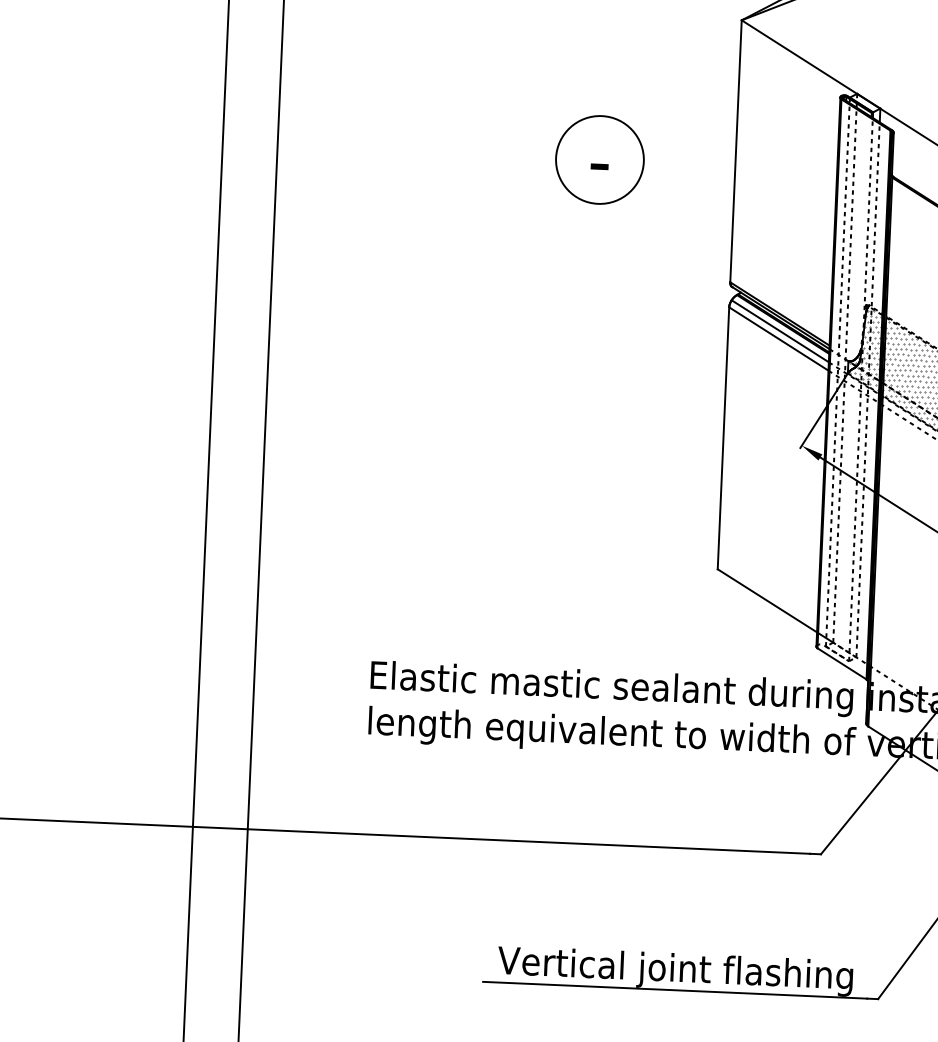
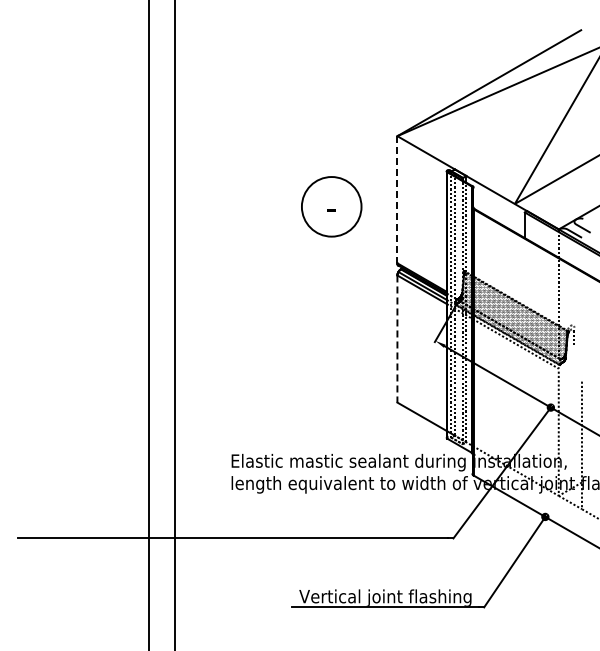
line: (736, 150) -> (397, 199), solid -> dashed
circle: (599, 159) -> (331, 206), size x1.4
line: (723, 439) -> (397, 339), solid -> dashed

